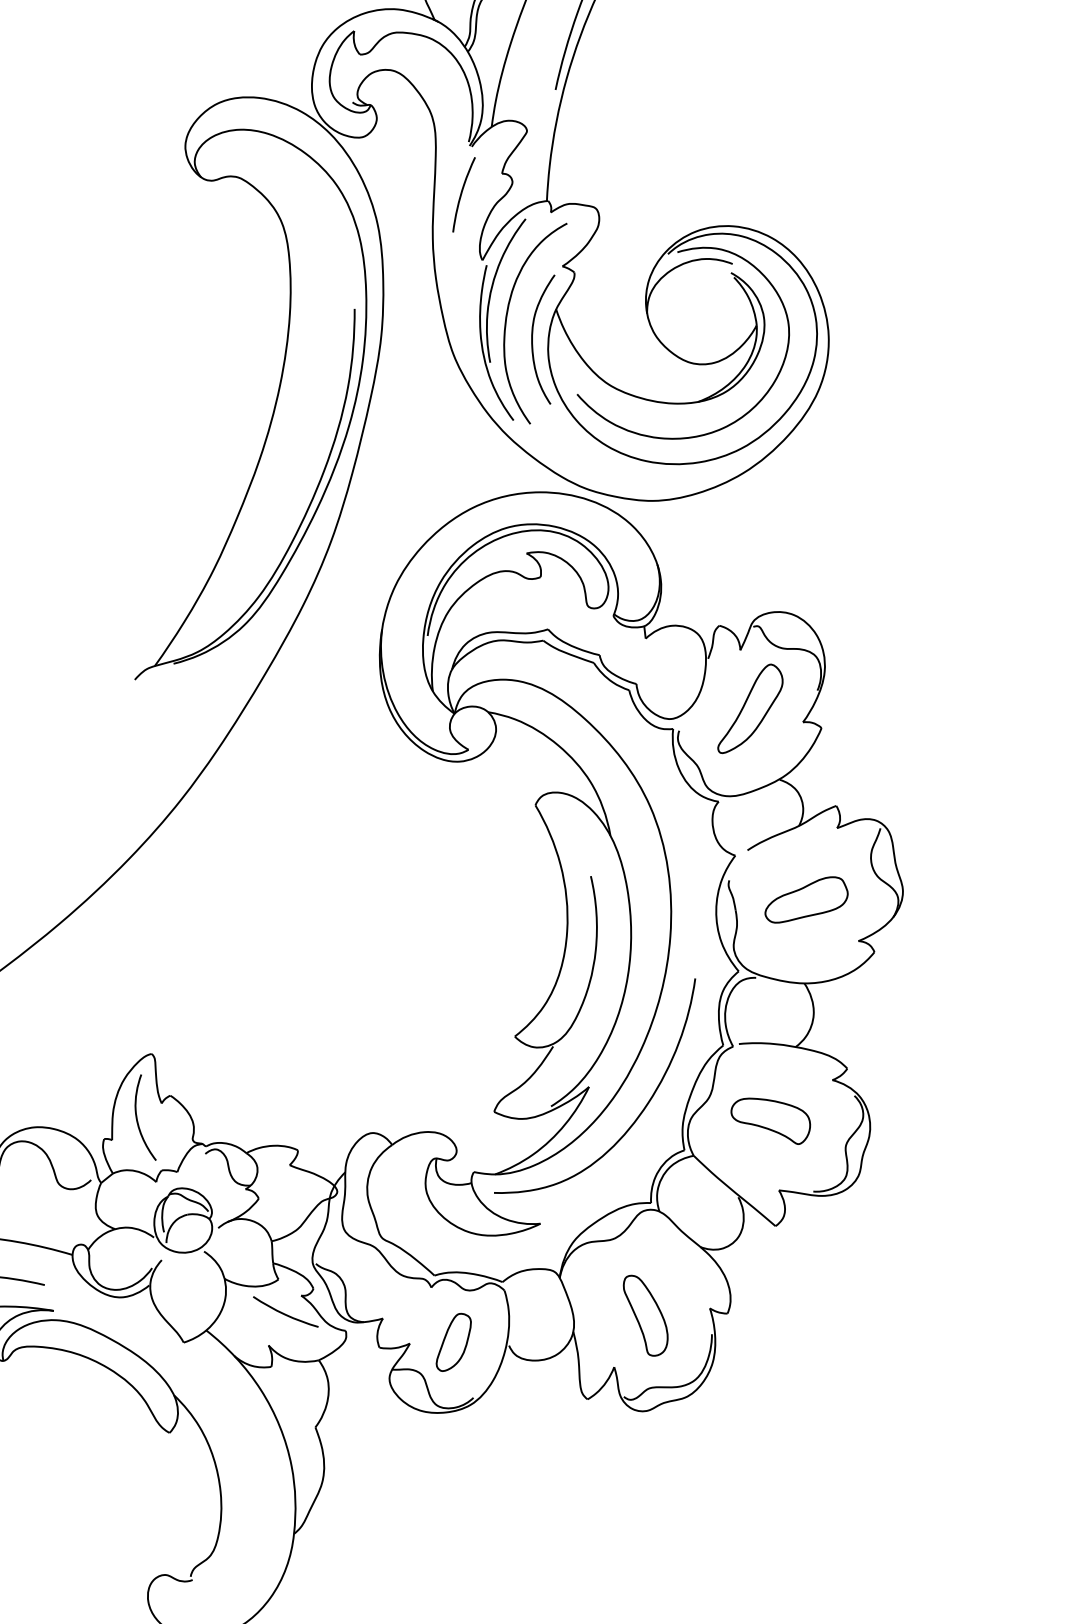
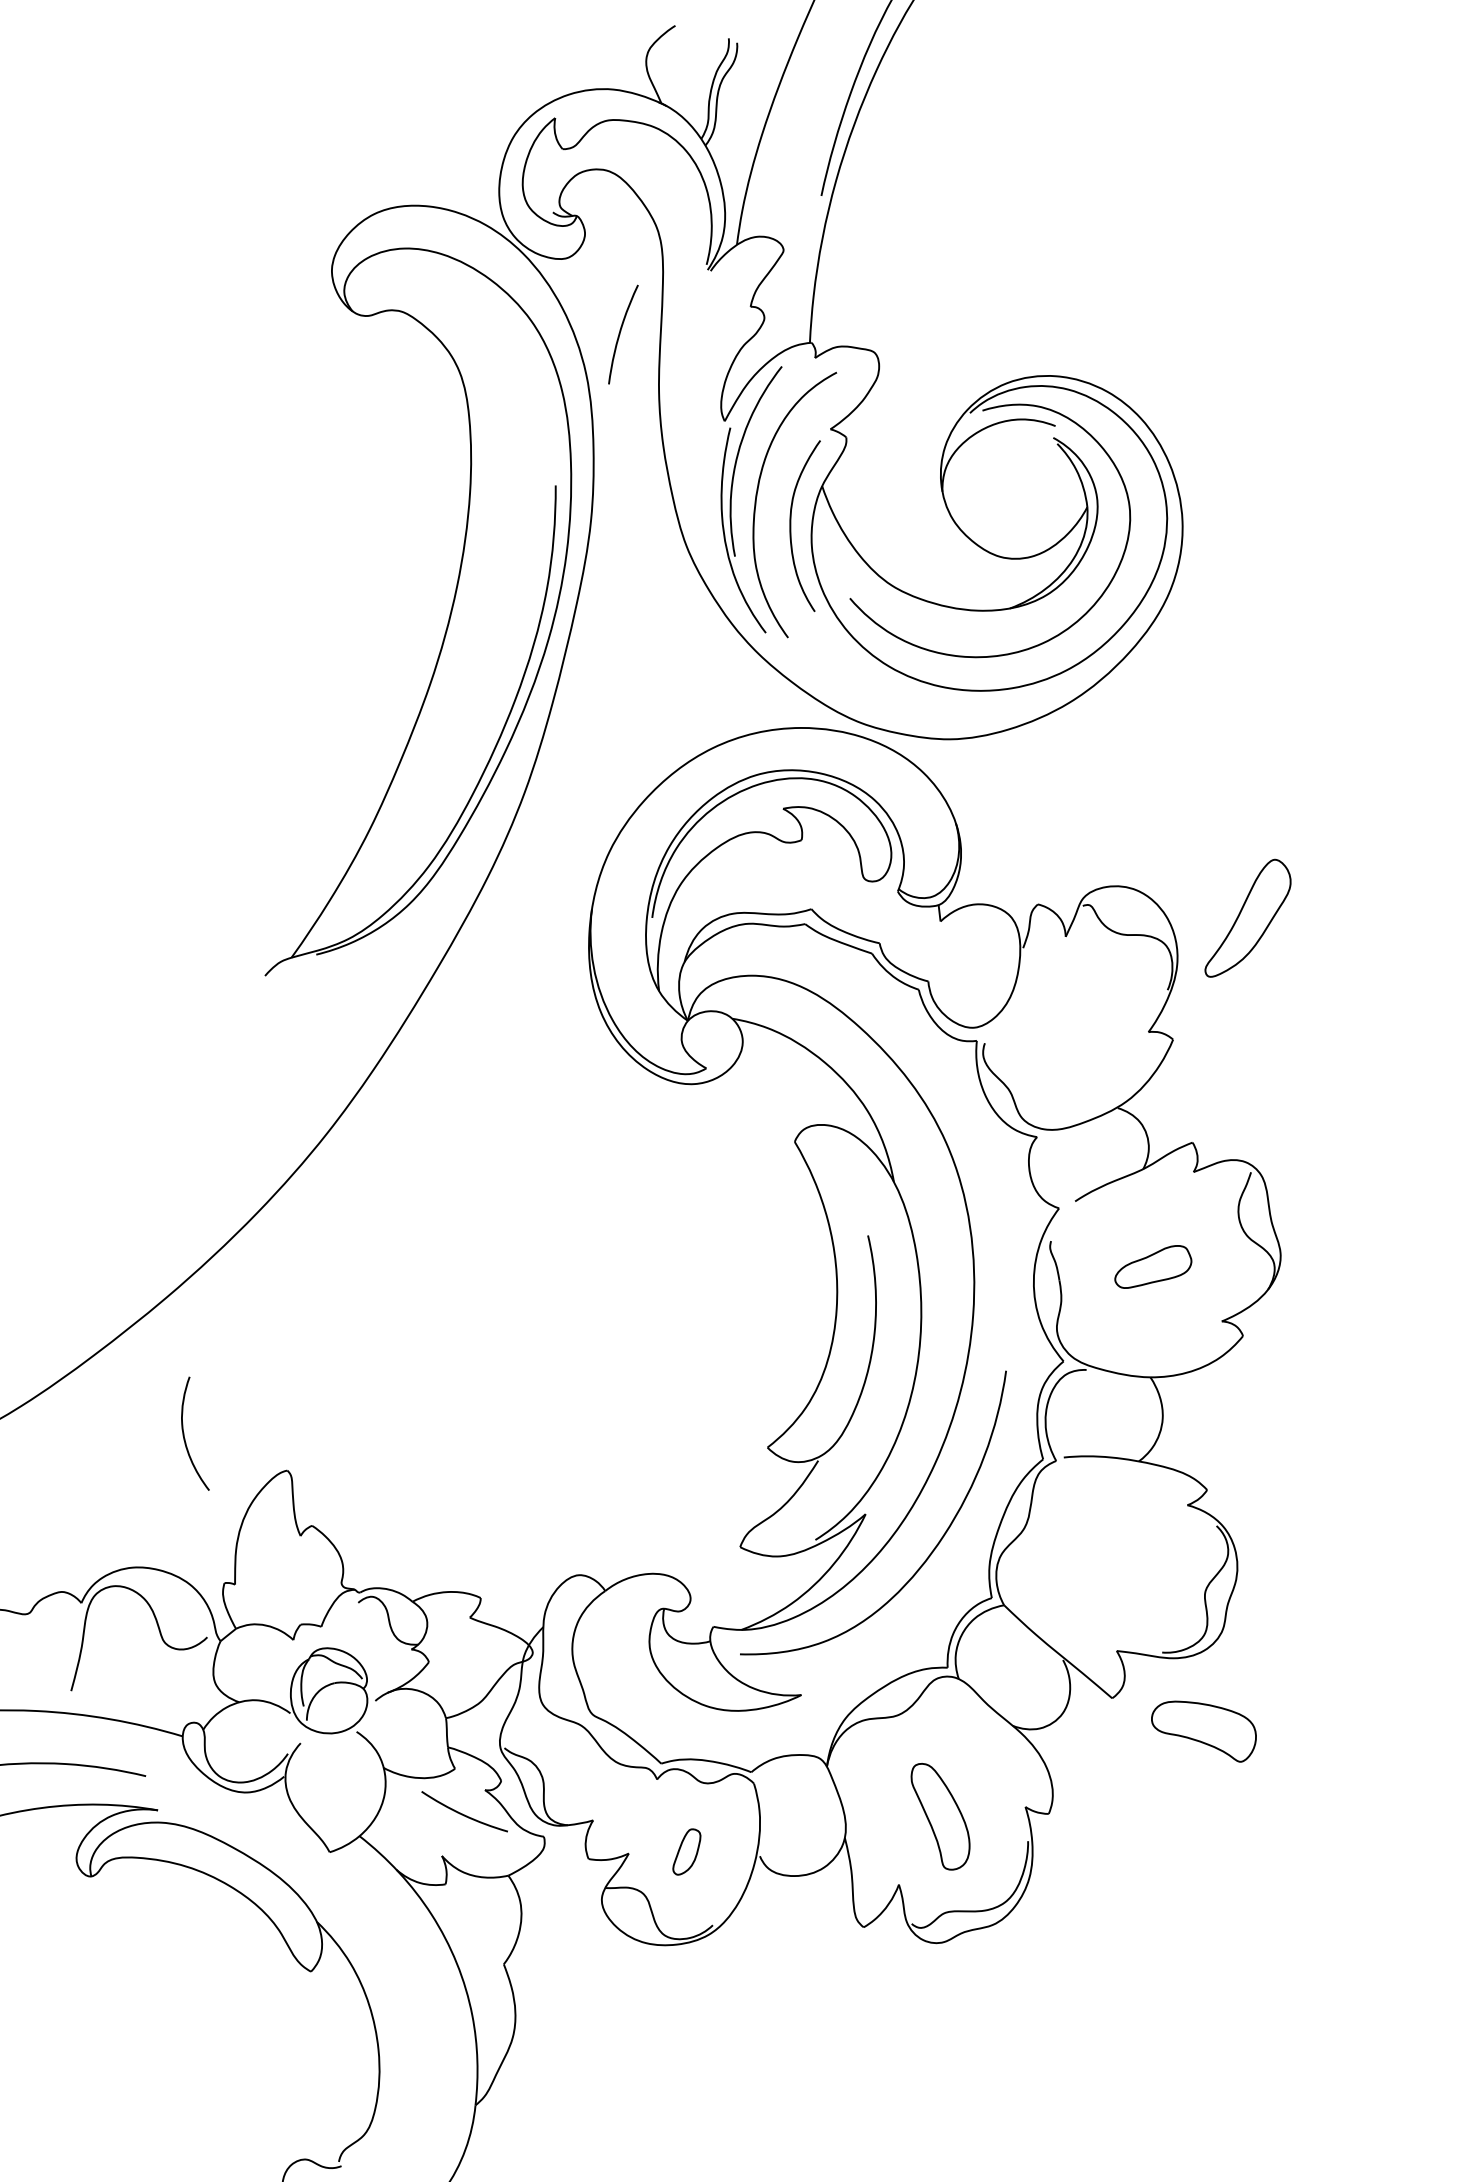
curve: (461, 194) -> (620, 334), moved
part: (750, 708) -> (1247, 917), moved
part: (806, 899) -> (1153, 1266), size x0.7
curve: (137, 1117) -> (184, 1433), moved
part: (770, 1121) -> (1203, 1731), moved
part: (453, 1342) -> (686, 1851), size x0.6

